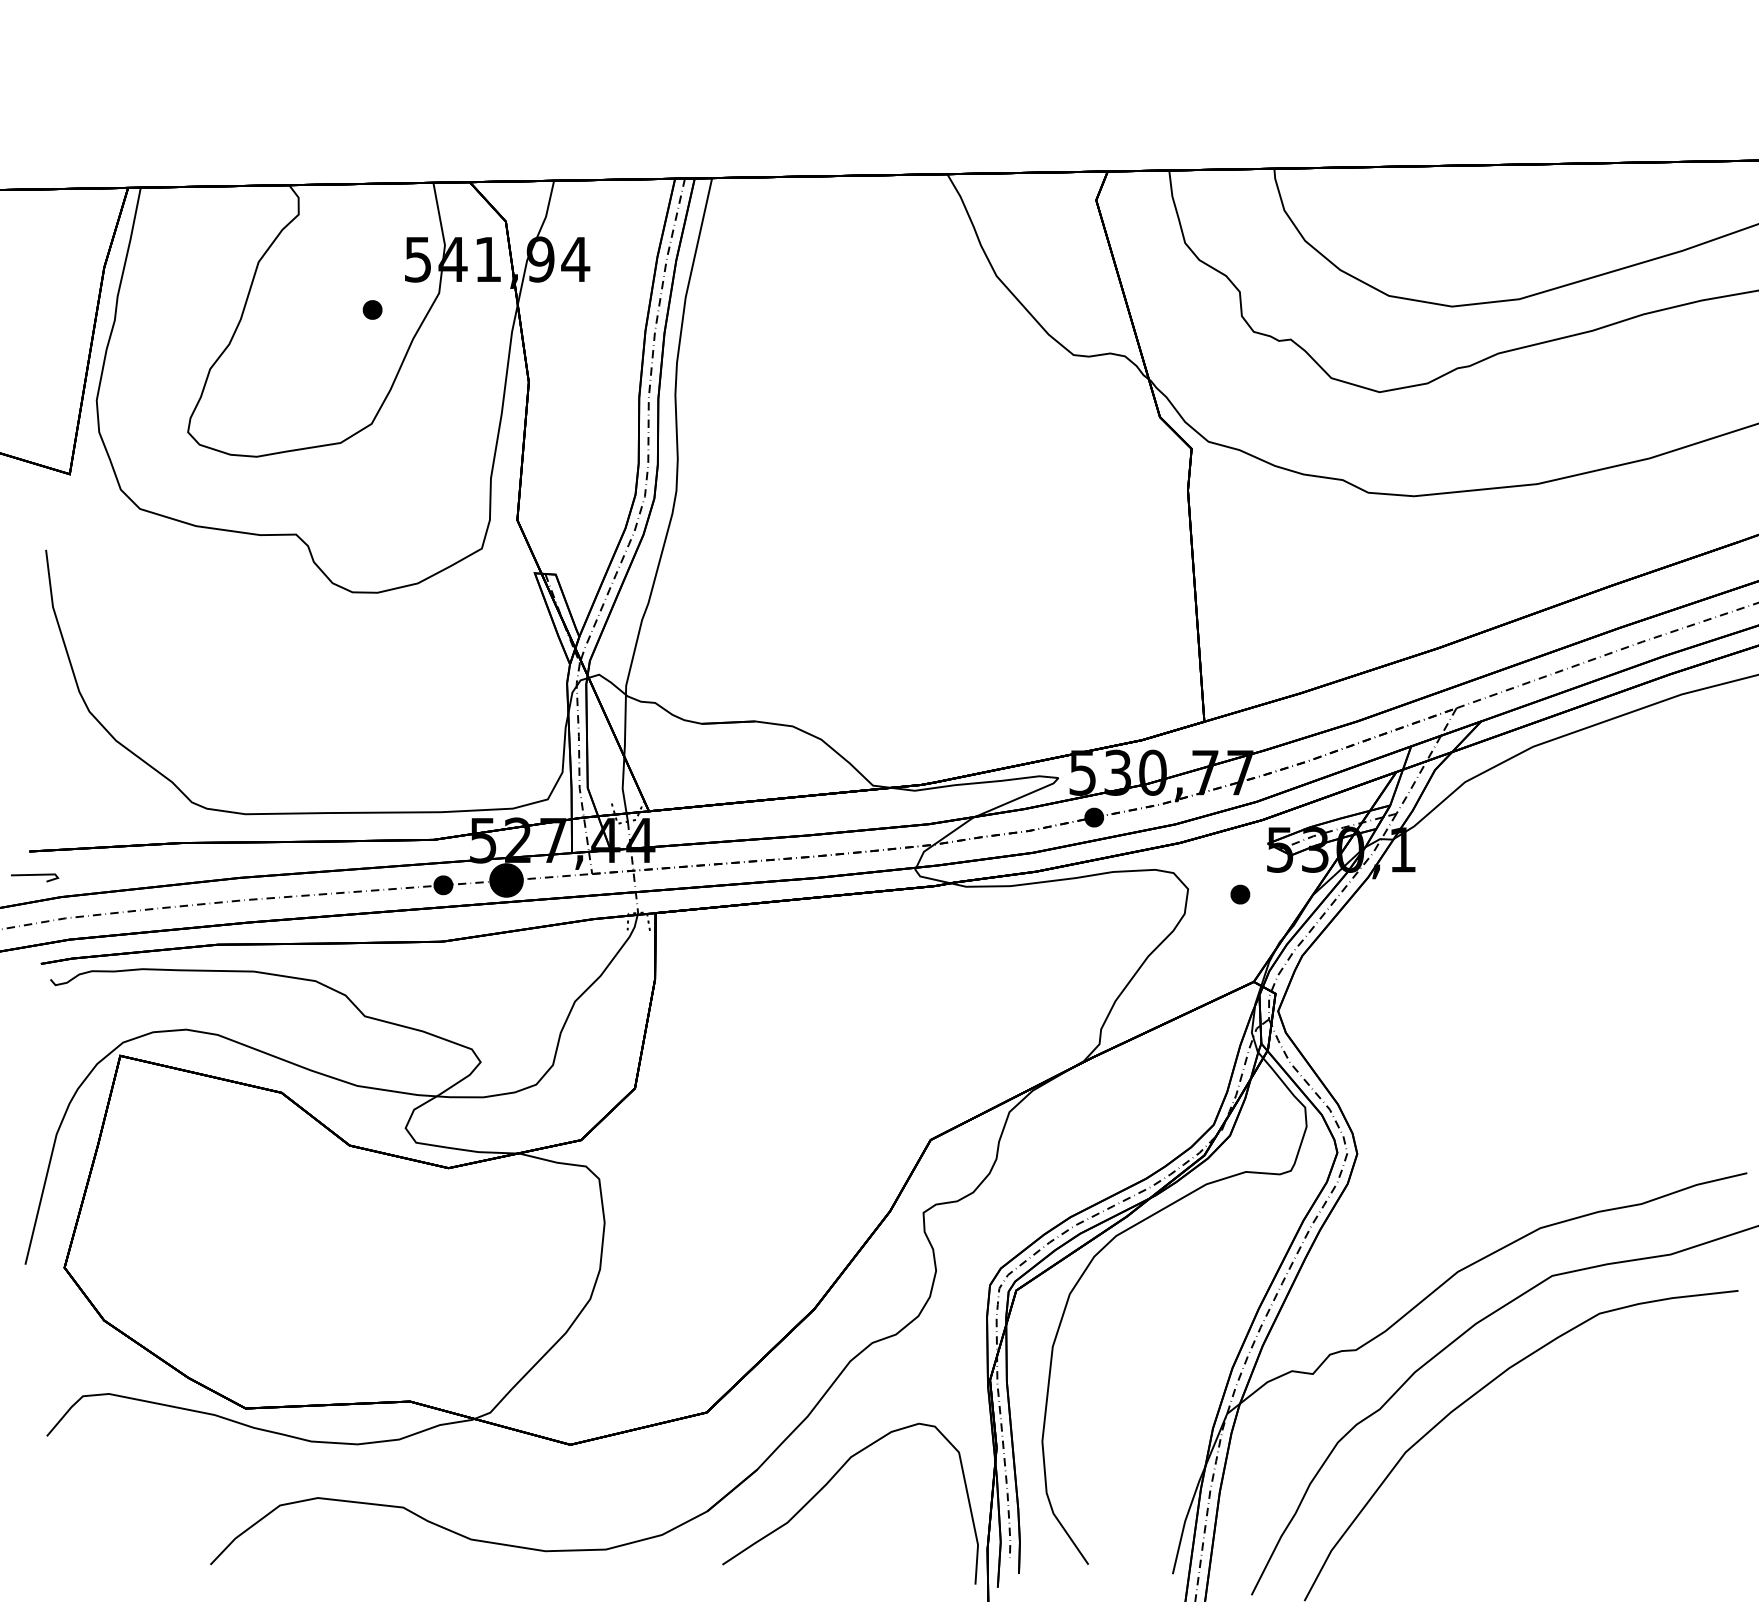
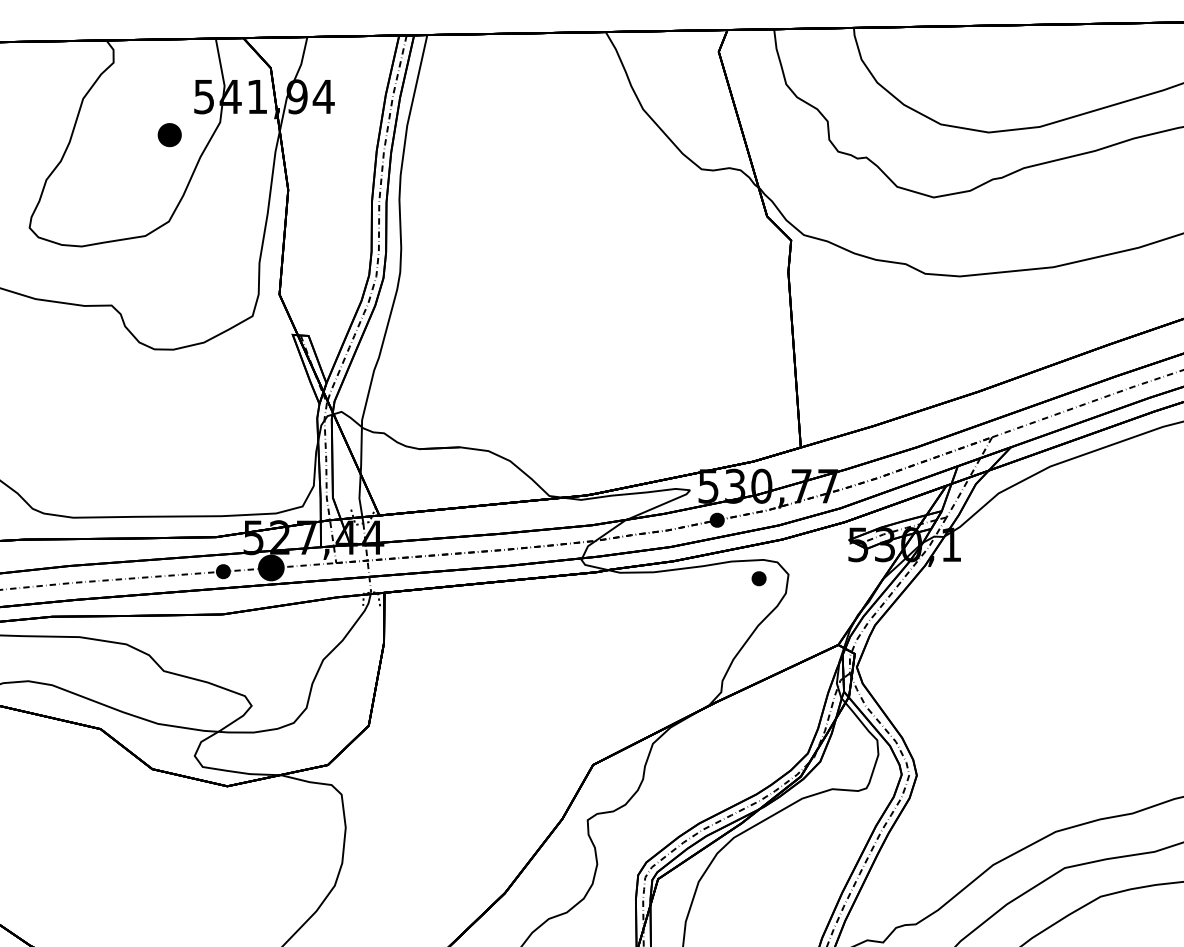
part: (372, 309) -> (169, 134), size x1.6
part: (1240, 894) -> (759, 578), moved

